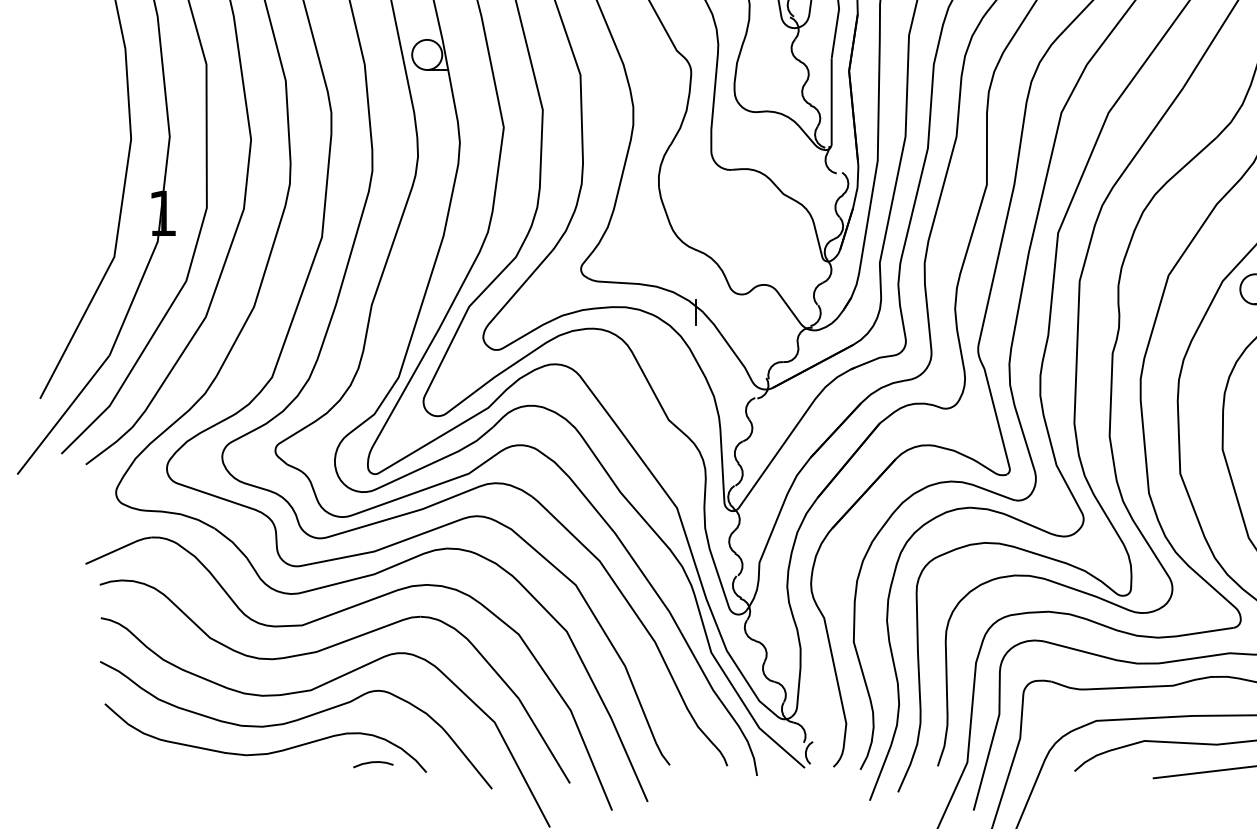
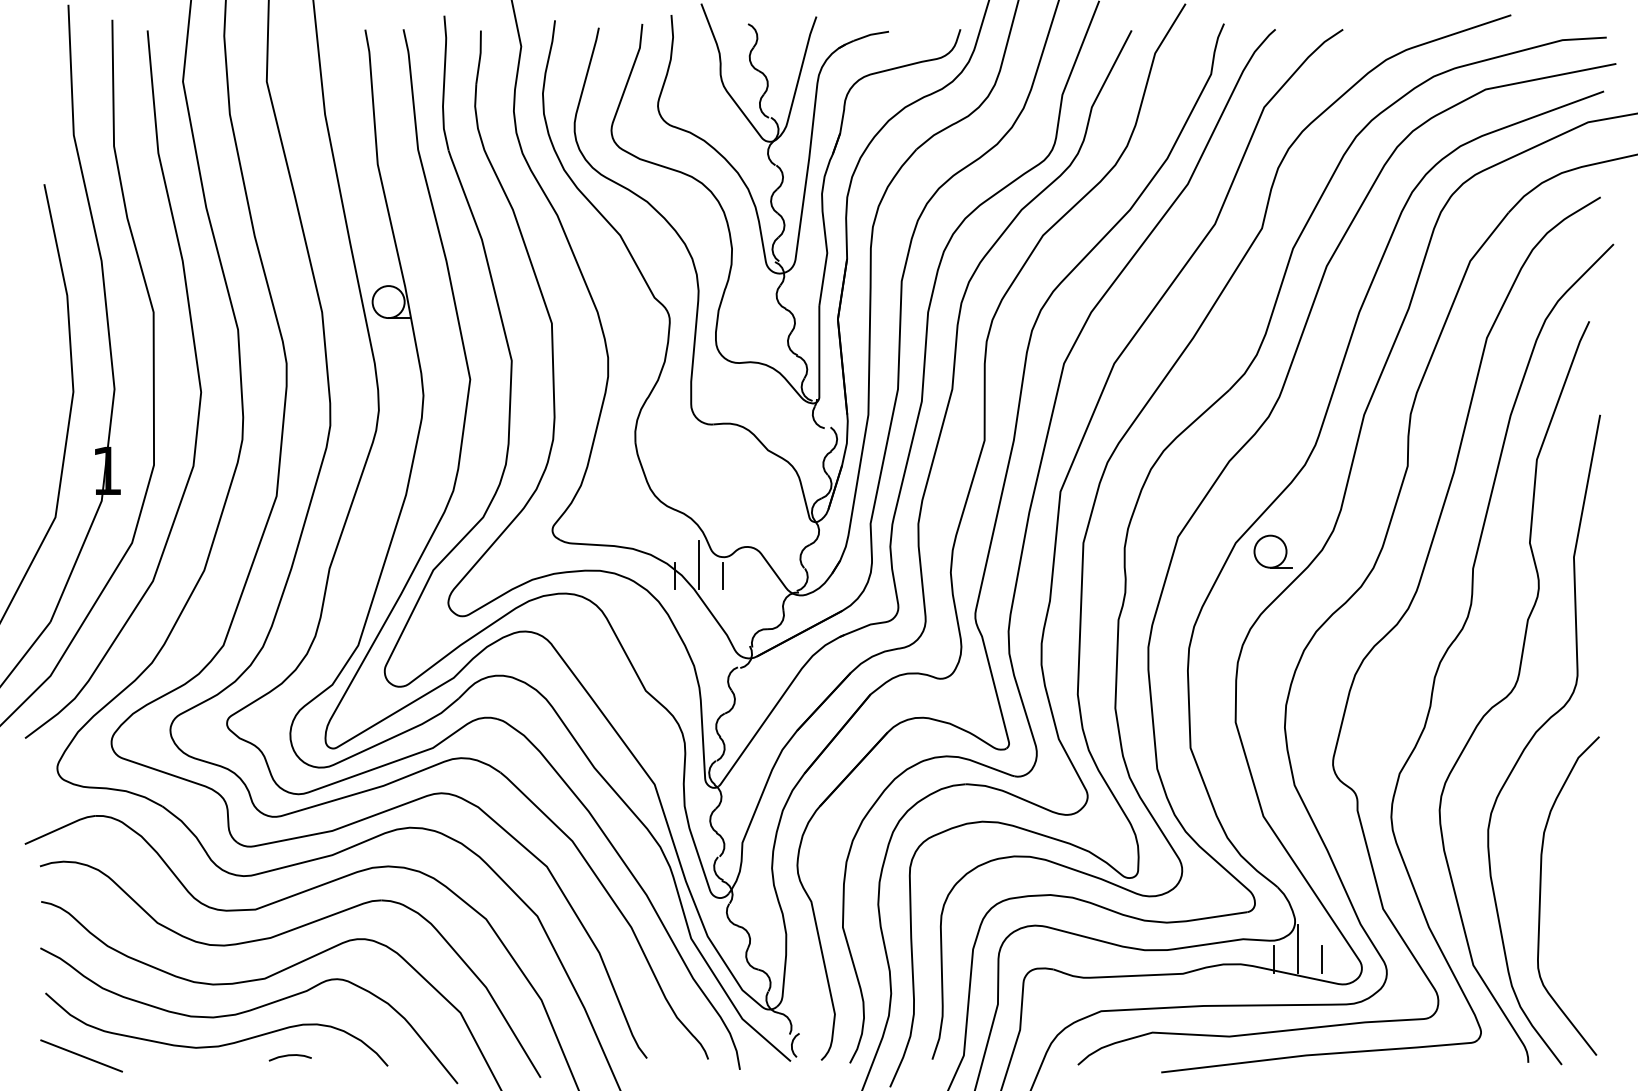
line: (719, 302) -> (699, 565), added
line: (741, 311) -> (723, 575), added
line: (138, 762) -> (81, 1055), added
curve: (372, 763) -> (289, 1056), moved

